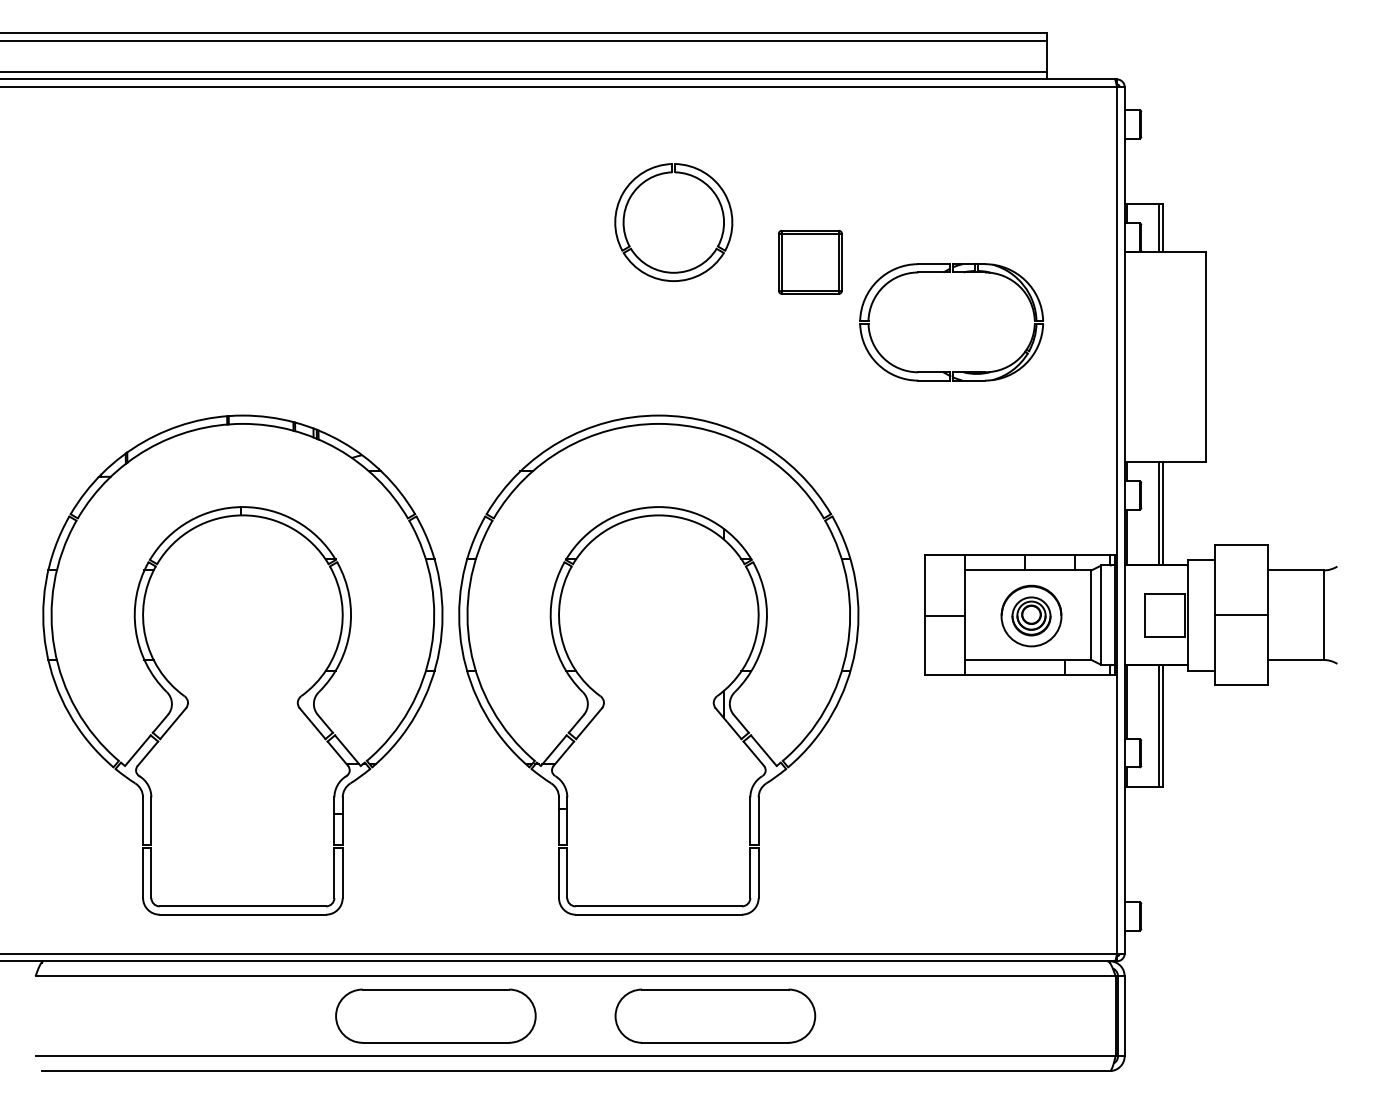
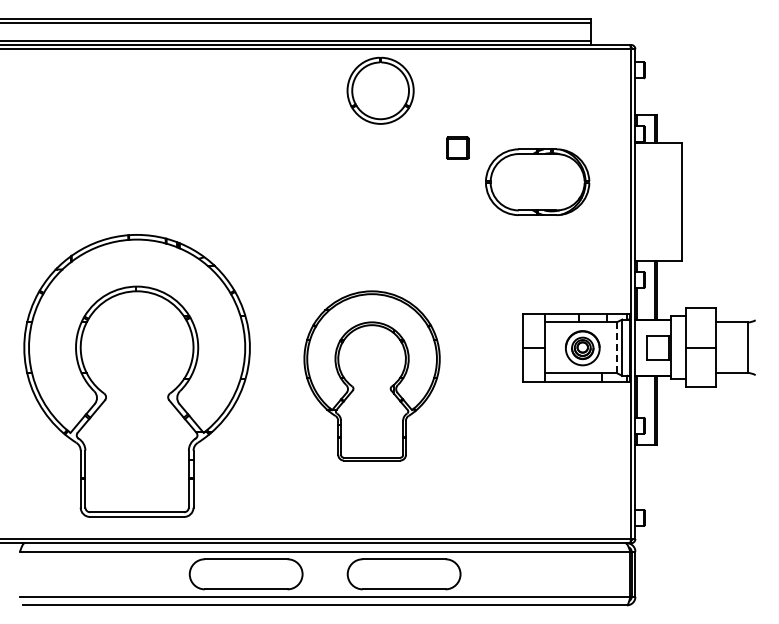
part: (673, 221) -> (380, 90), moved
part: (809, 260) -> (457, 147), size x0.6
line: (1091, 614) -> (616, 347), solid -> dashed
part: (657, 664) -> (371, 375), size x0.6

